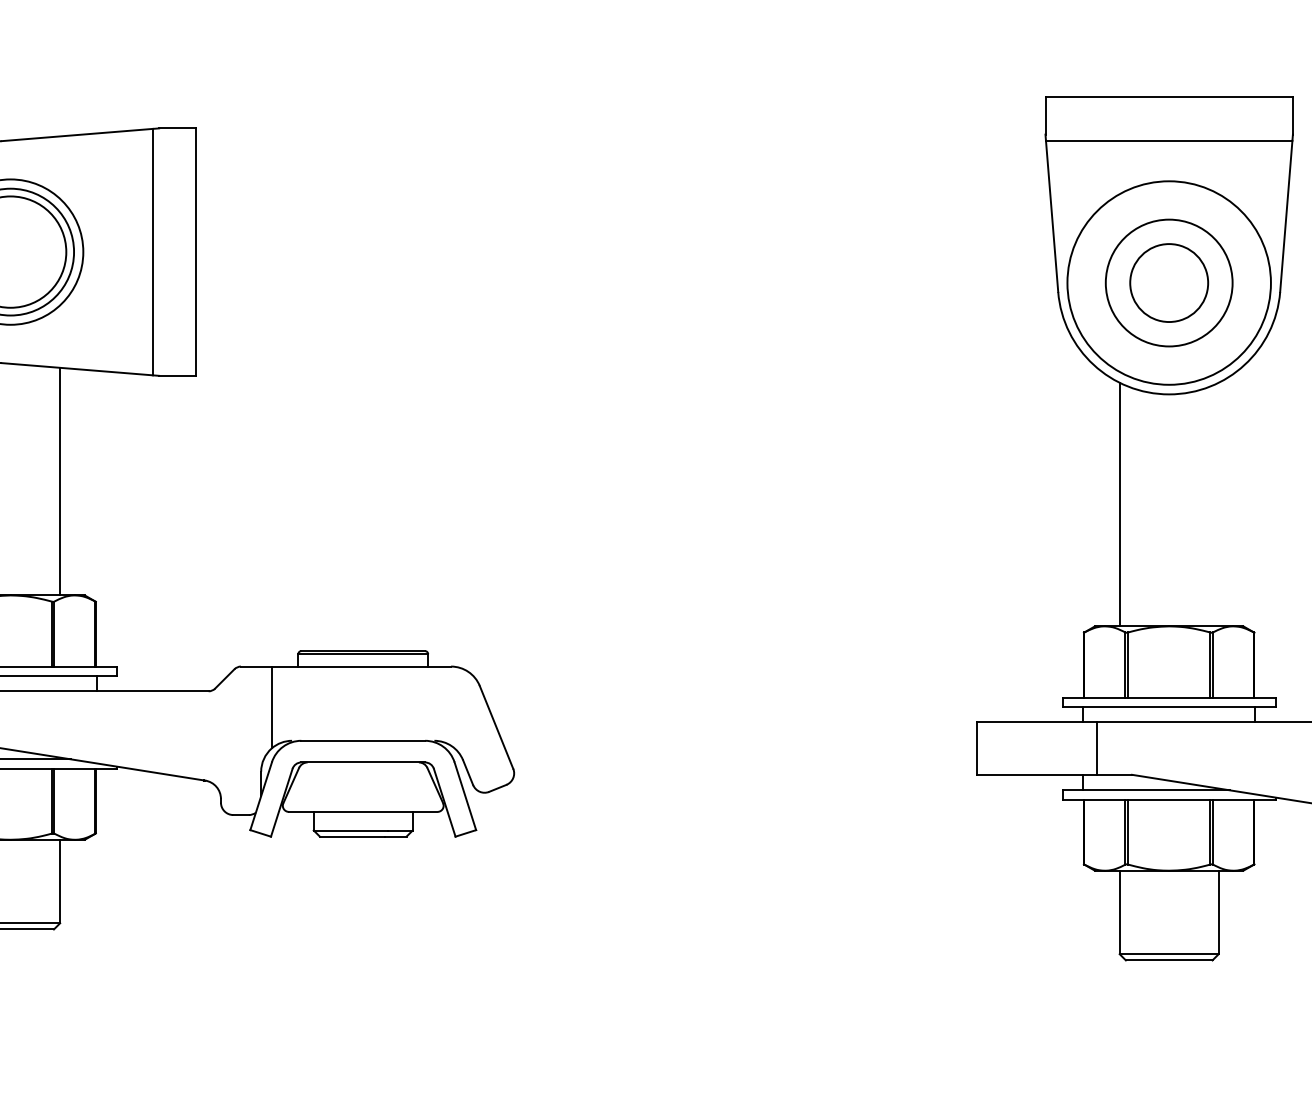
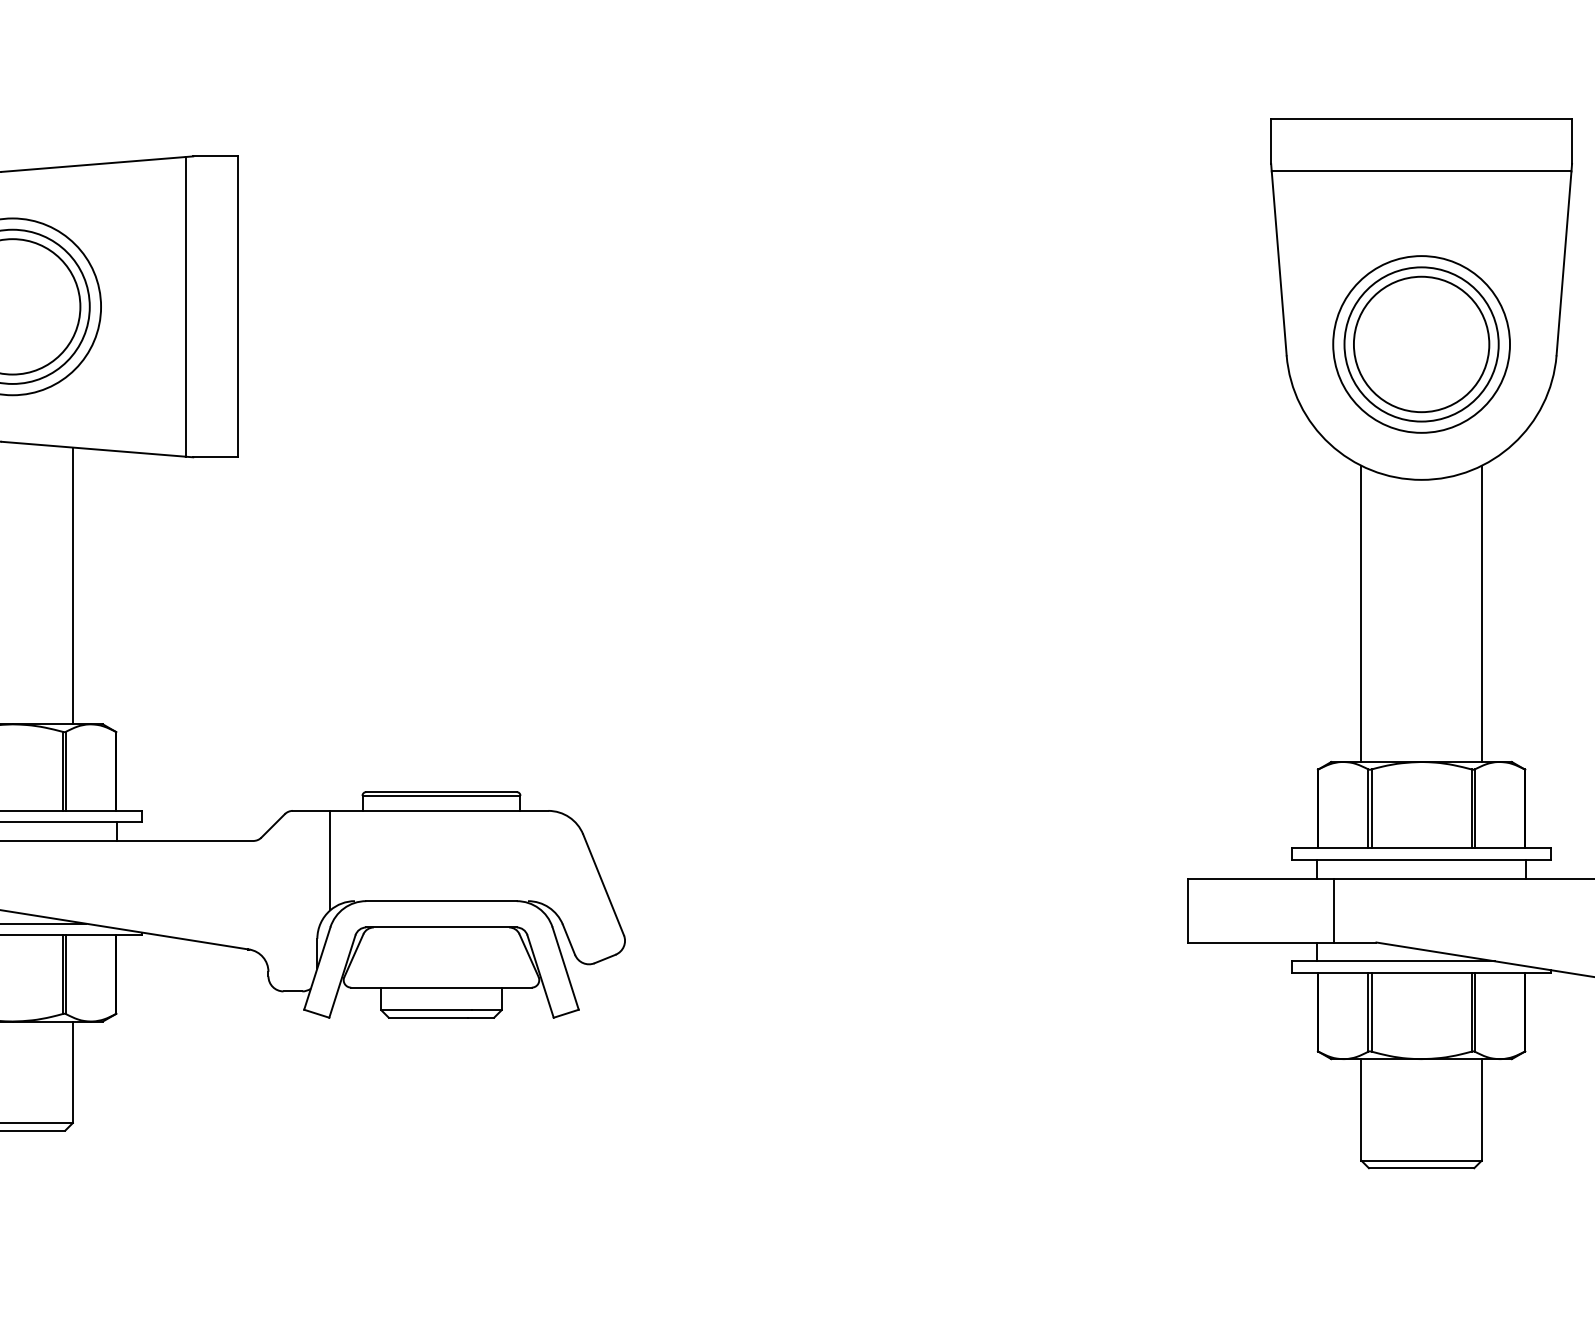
circle: (1169, 283) -> (1421, 344), size x0.71
circle: (1169, 283) -> (1421, 344), size x1.43
line: (1218, 504) -> (1481, 613), added

